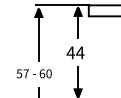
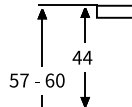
part: (34, 73) -> (37, 80), size x1.43

